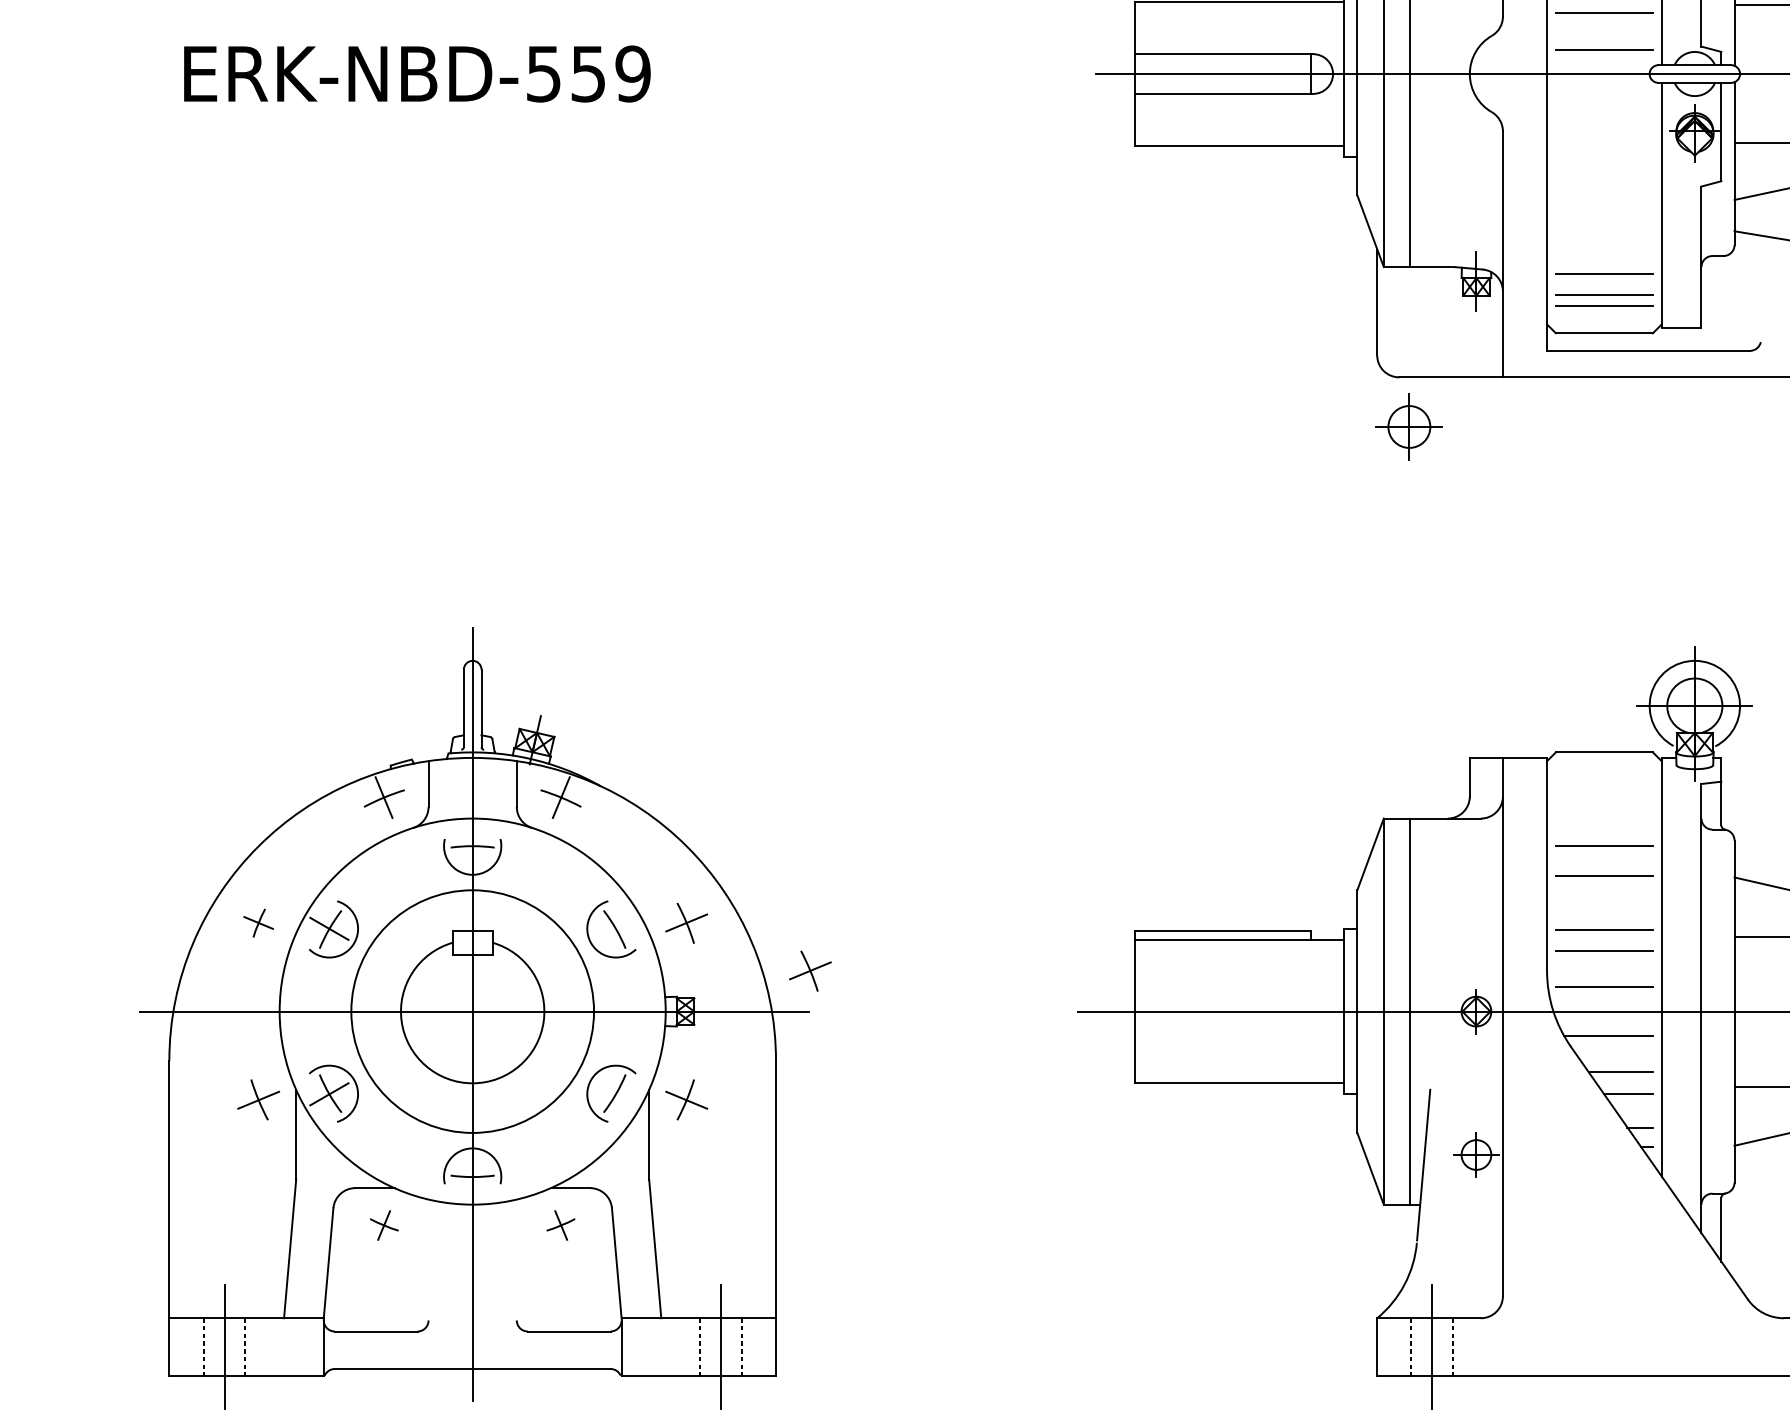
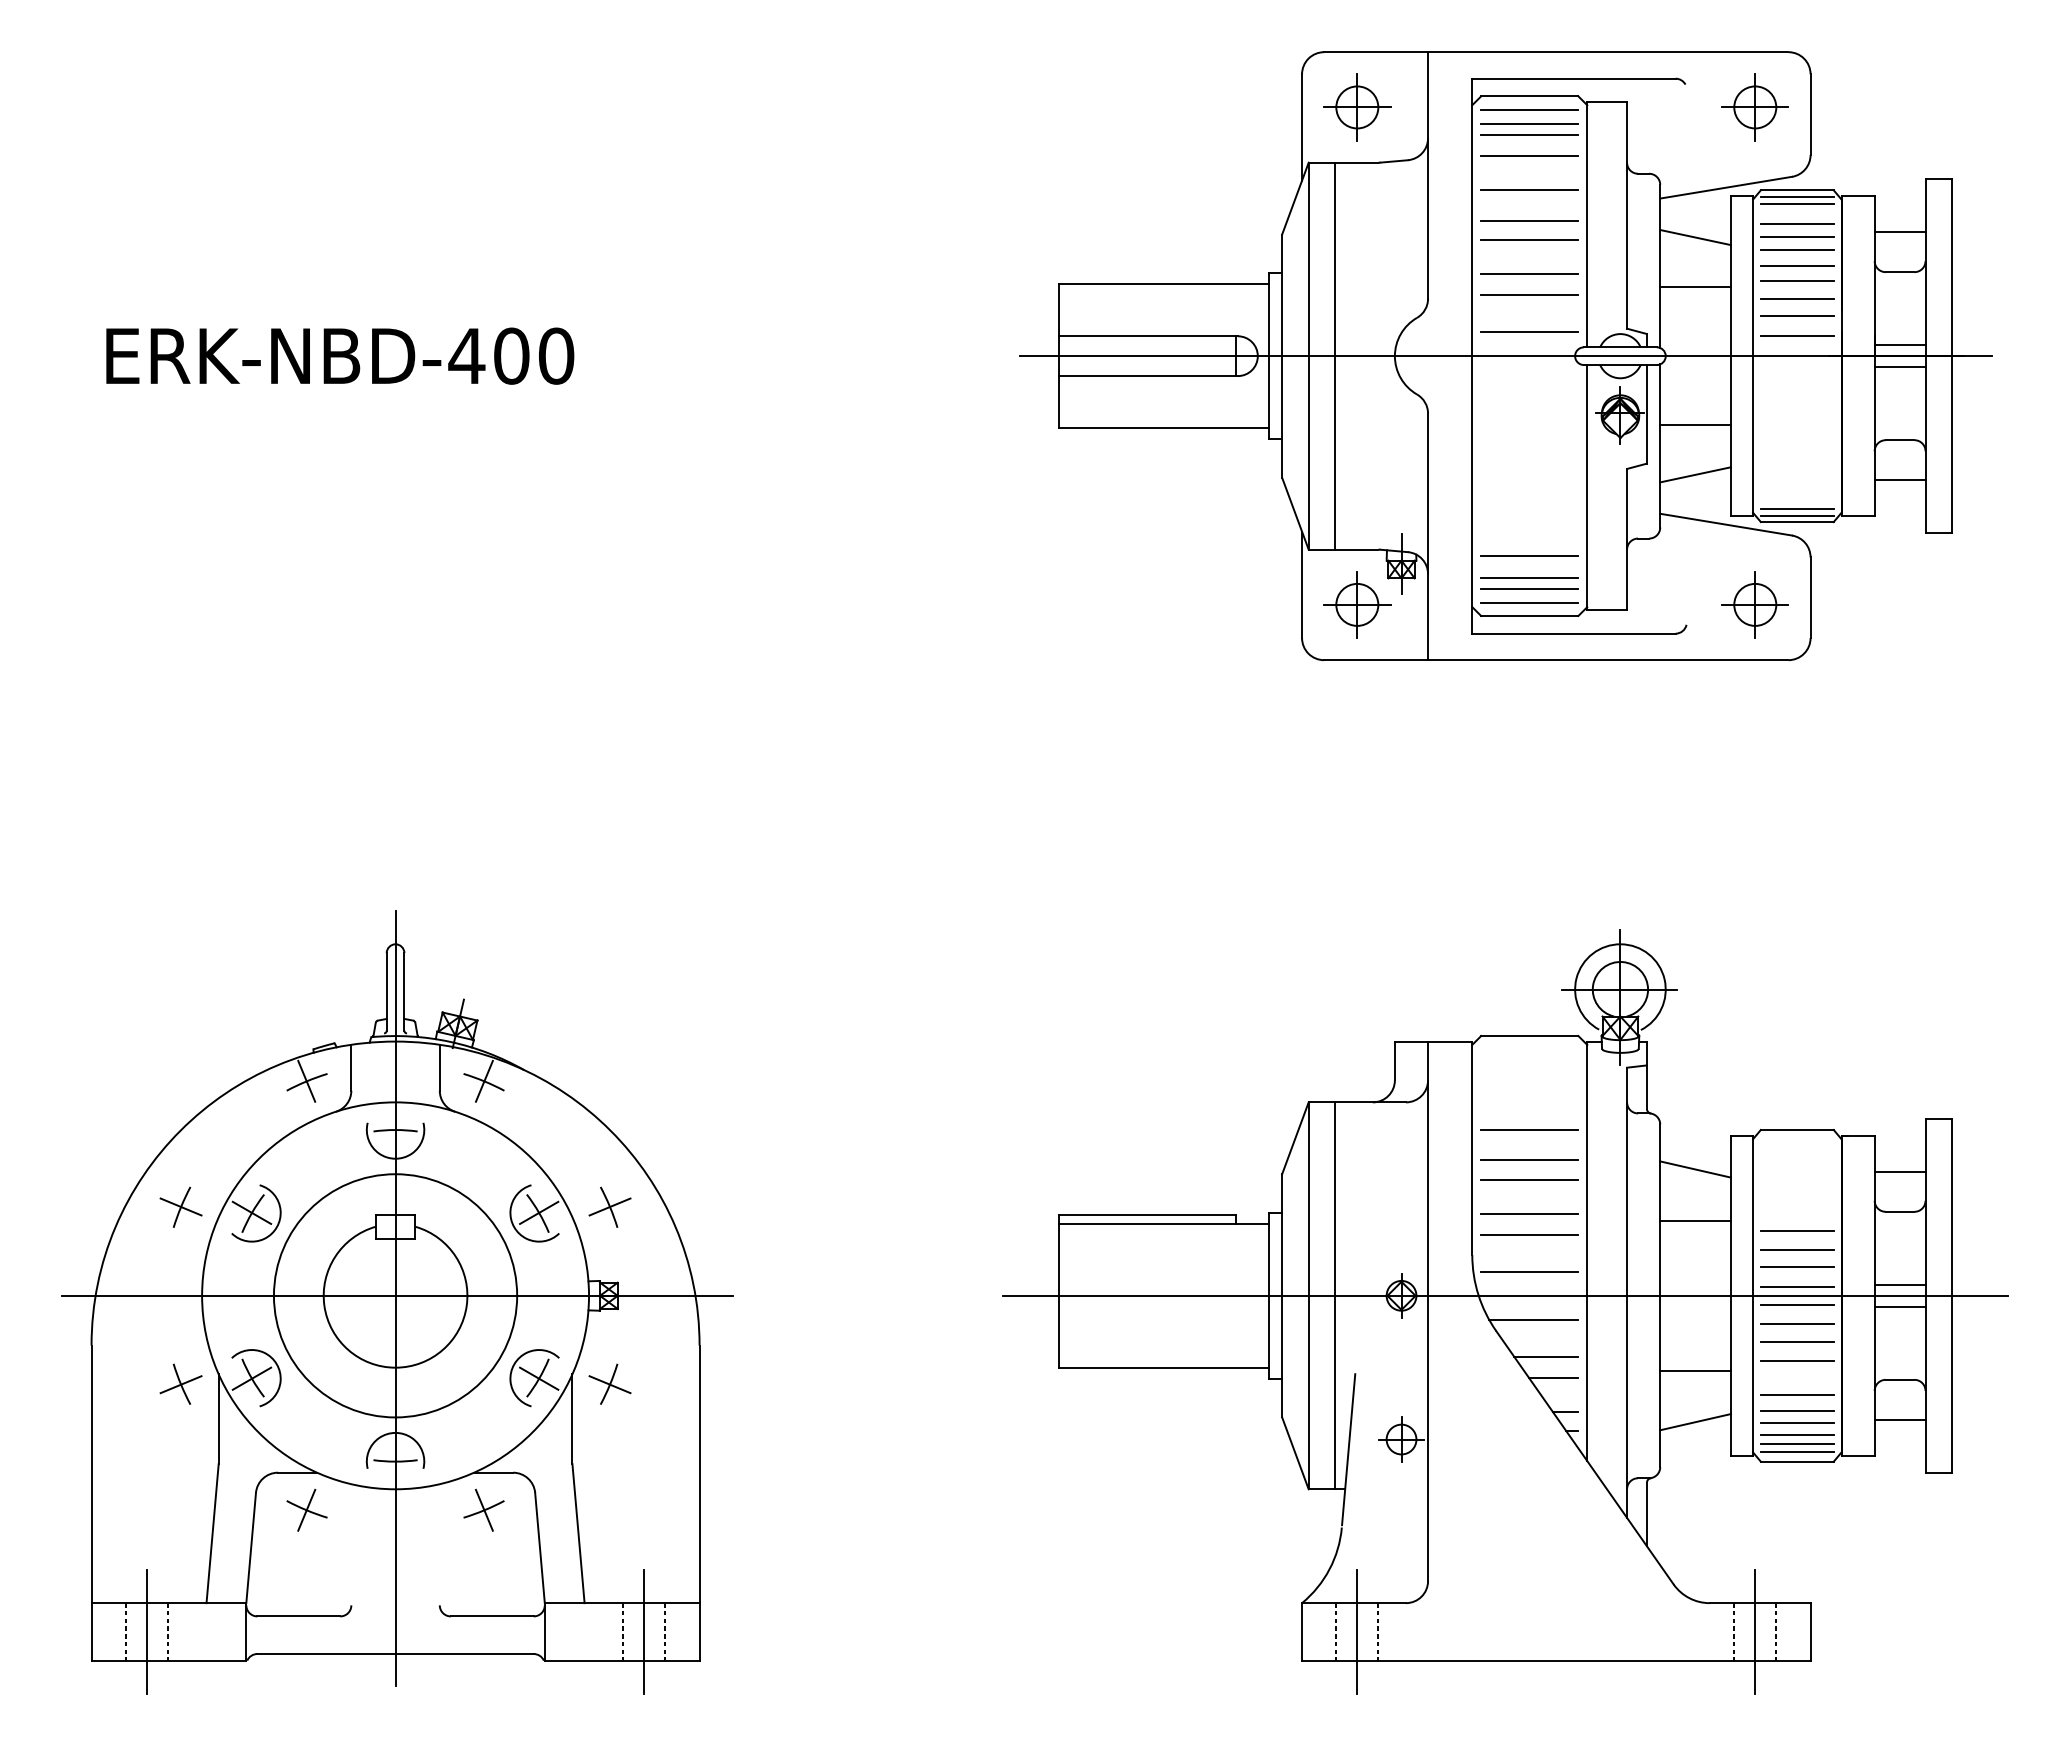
text: (588, 73) -> (511, 355), ERK-NBD-559 -> ERK-NBD-400
line: (1604, 319) -> (1529, 602), added
part: (1409, 426) -> (1357, 604), moved
line: (1604, 895) -> (1529, 1179), added
part: (258, 922) -> (180, 1206), size x1.43
line: (616, 928) -> (539, 1212), added
part: (809, 970) -> (733, 1254), removed
line: (616, 1094) -> (539, 1378), added
part: (383, 1224) -> (306, 1509), size x1.43
part: (560, 1224) -> (483, 1509), size x1.43

